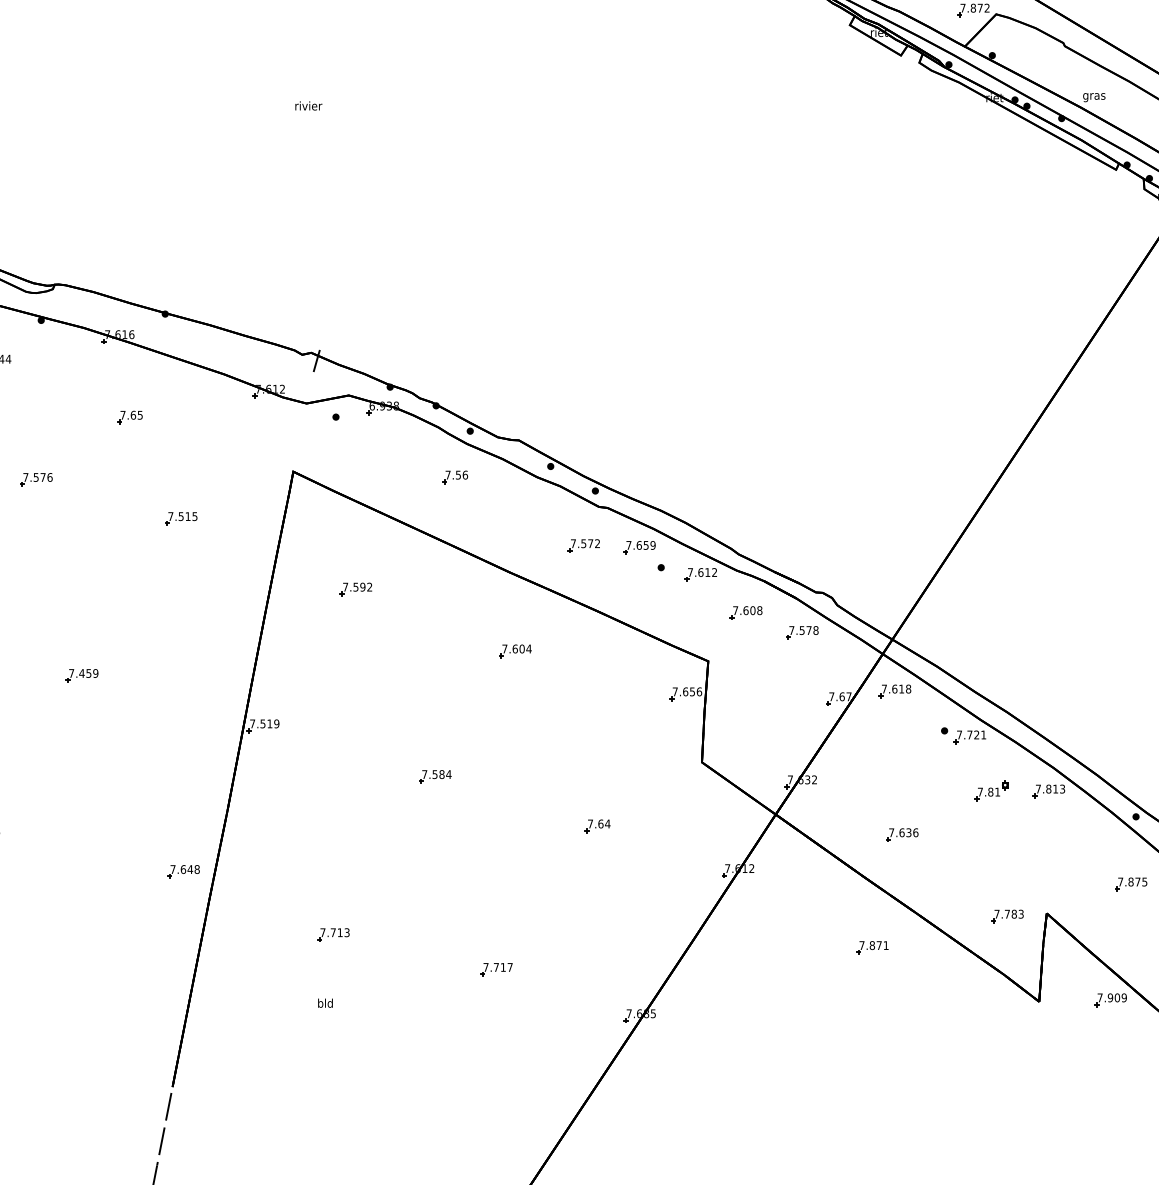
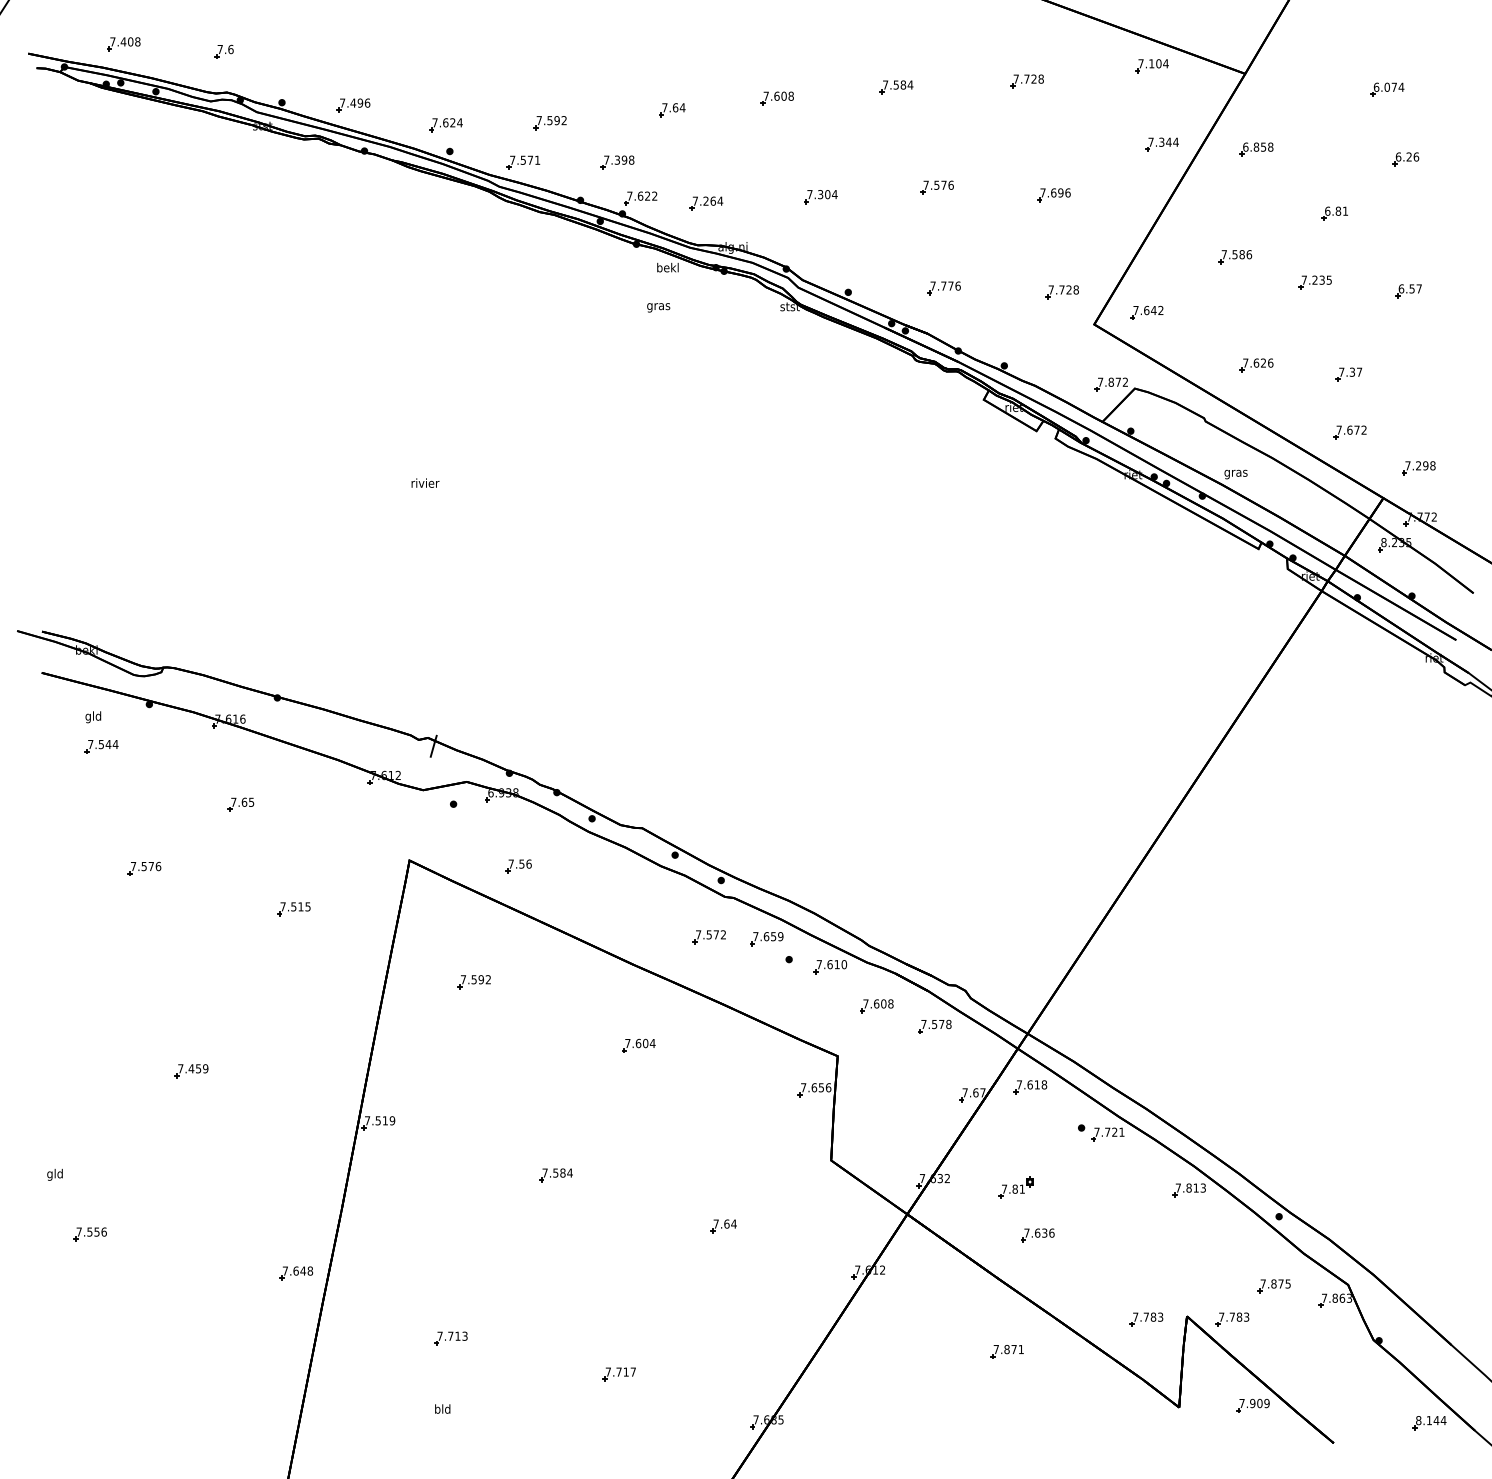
part: (455, 477) -> (518, 866), moved
text: (714, 572) -> (844, 964), 7.612 -> 7.610
part: (991, 790) -> (1015, 1187), moved
part: (1090, 916) -> (1232, 1319), added

